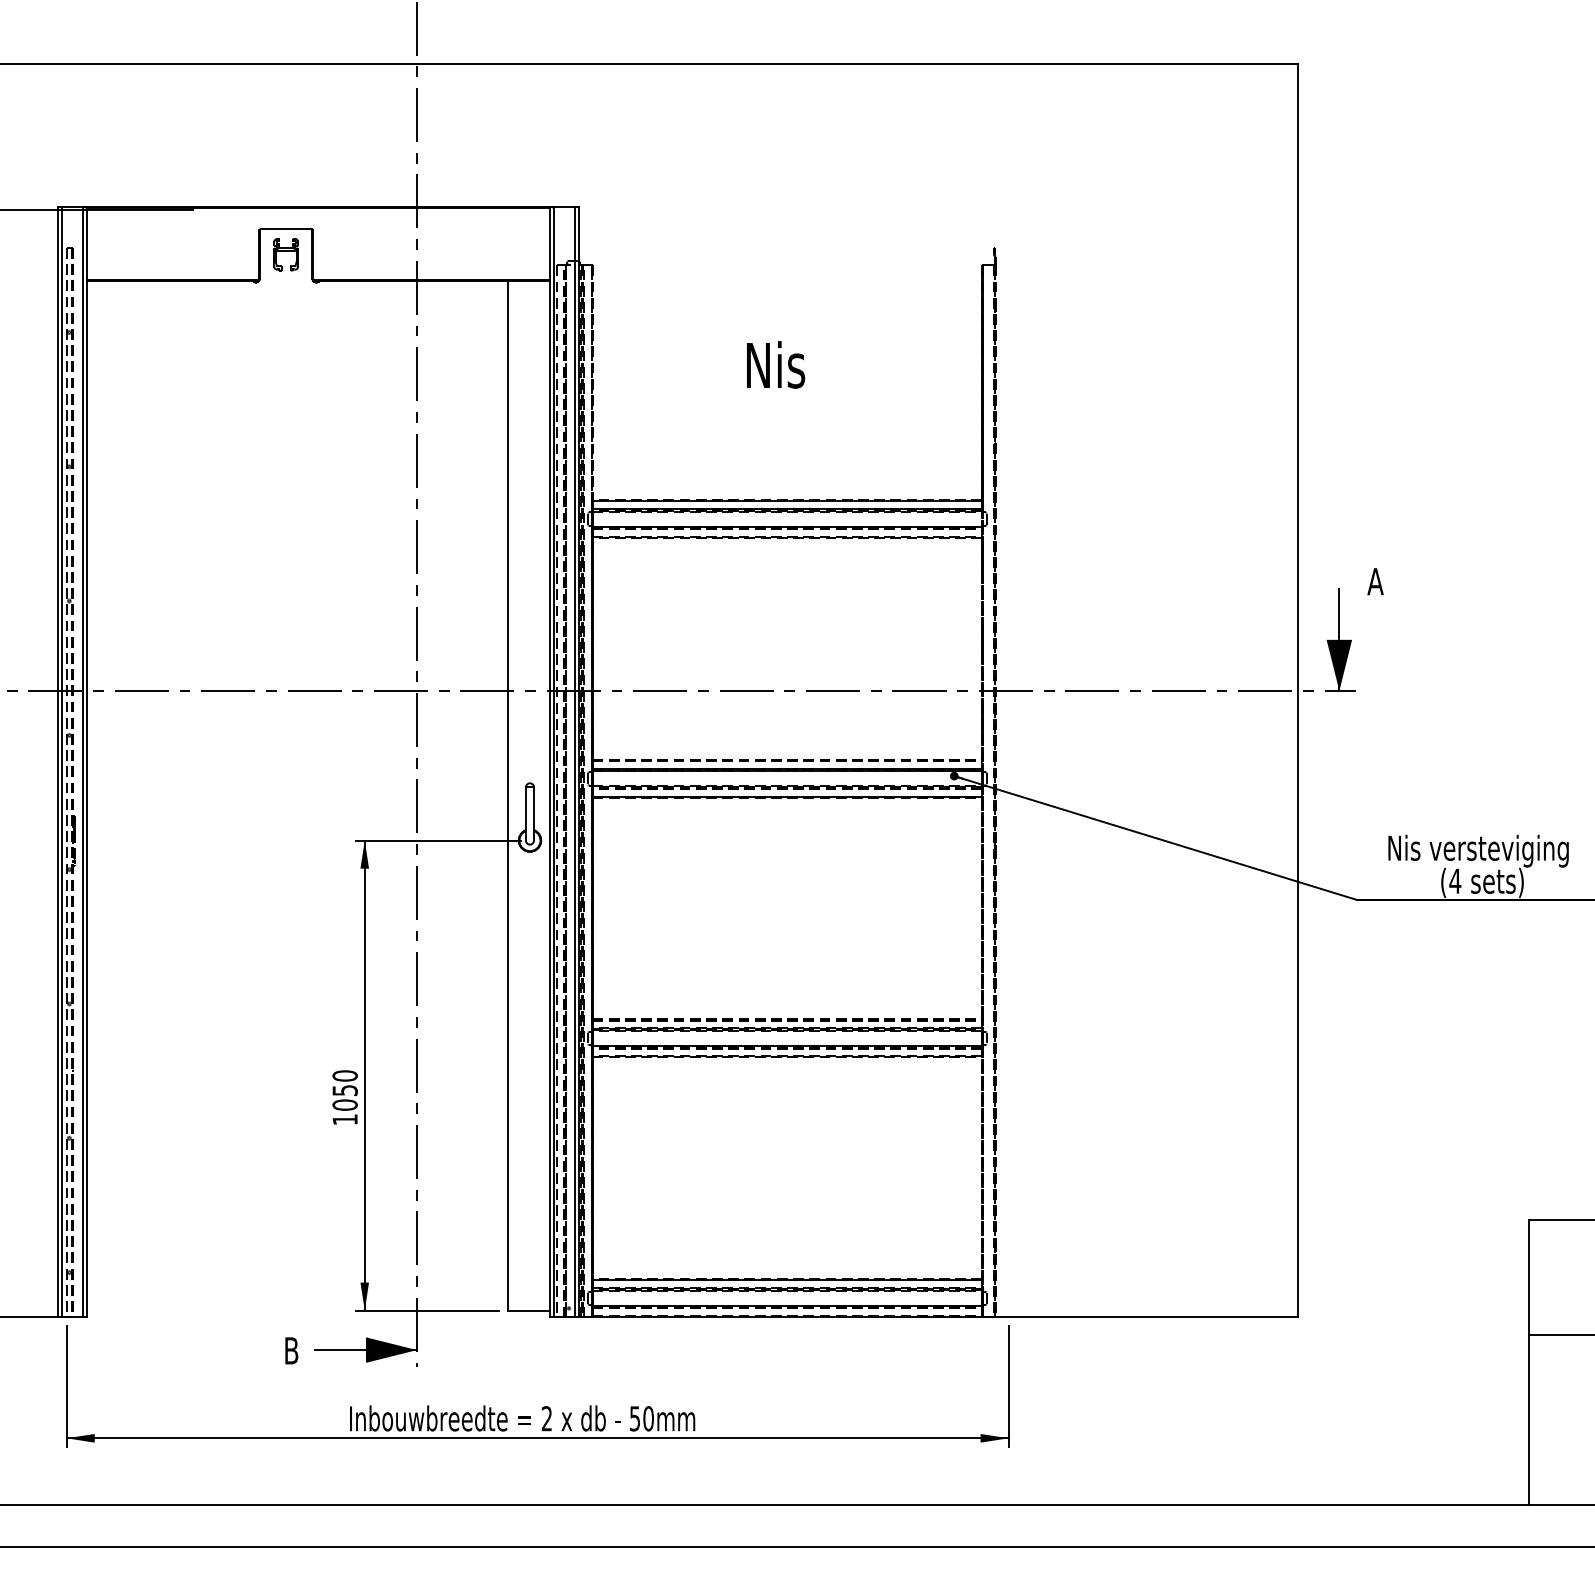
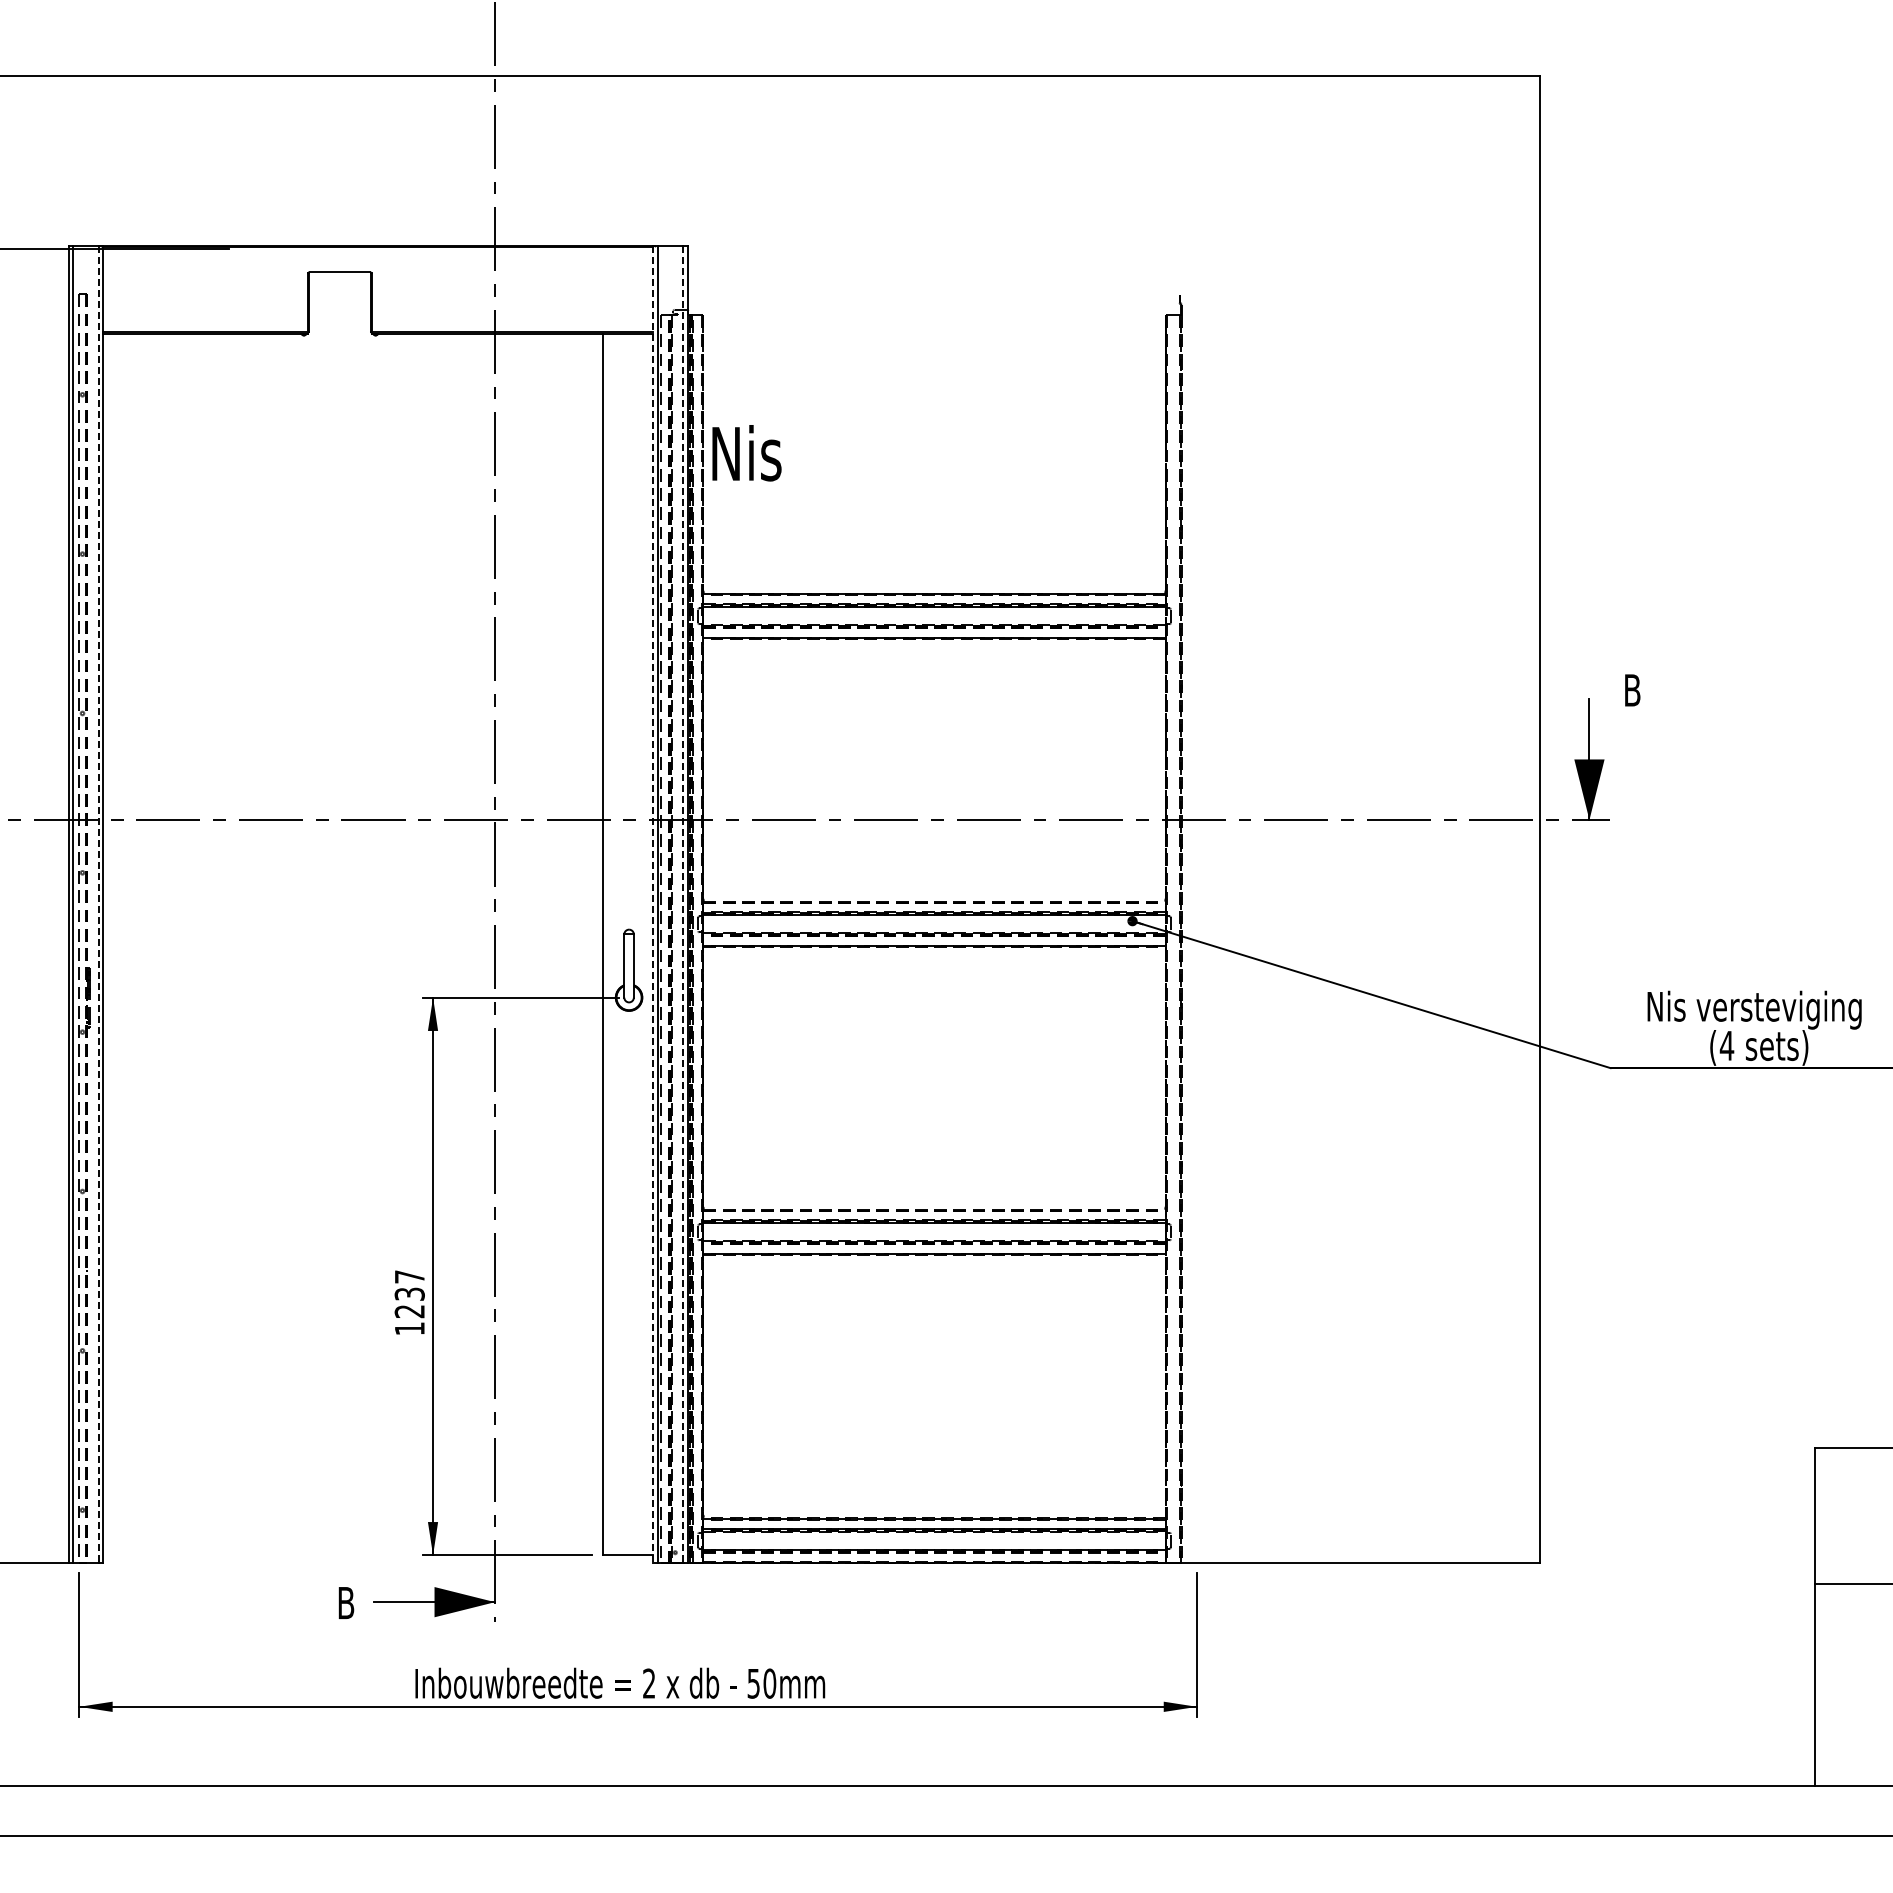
part: (285, 254) -> (339, 302), removed
text: (775, 365) -> (746, 453), moved
text: (1375, 581) -> (1632, 690), A -> B
line: (82, 762) -> (98, 904), solid -> dashed
line: (550, 762) -> (653, 904), solid -> dashed
line: (575, 762) -> (683, 904), solid -> dashed
text: (344, 1090) -> (409, 1294), 1050 -> 1237

